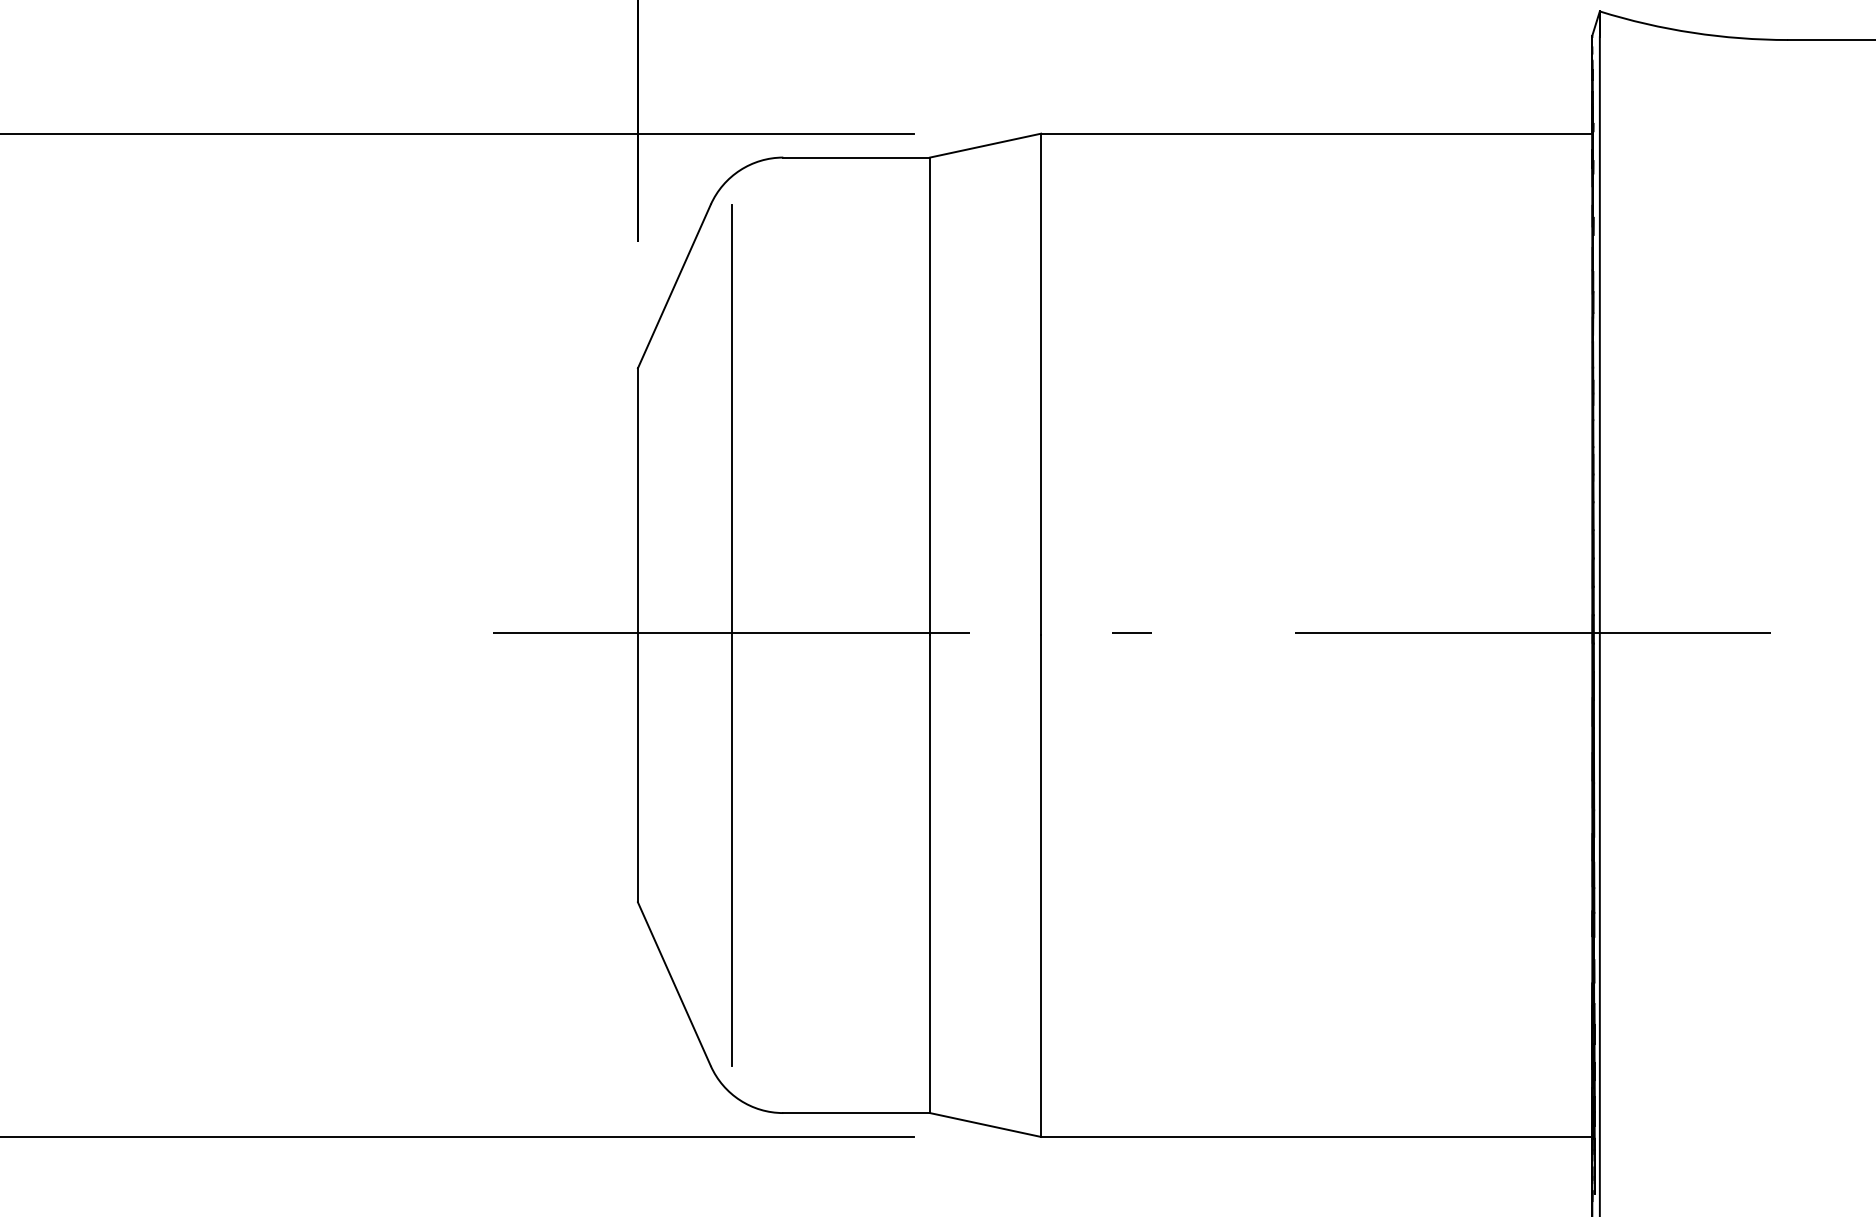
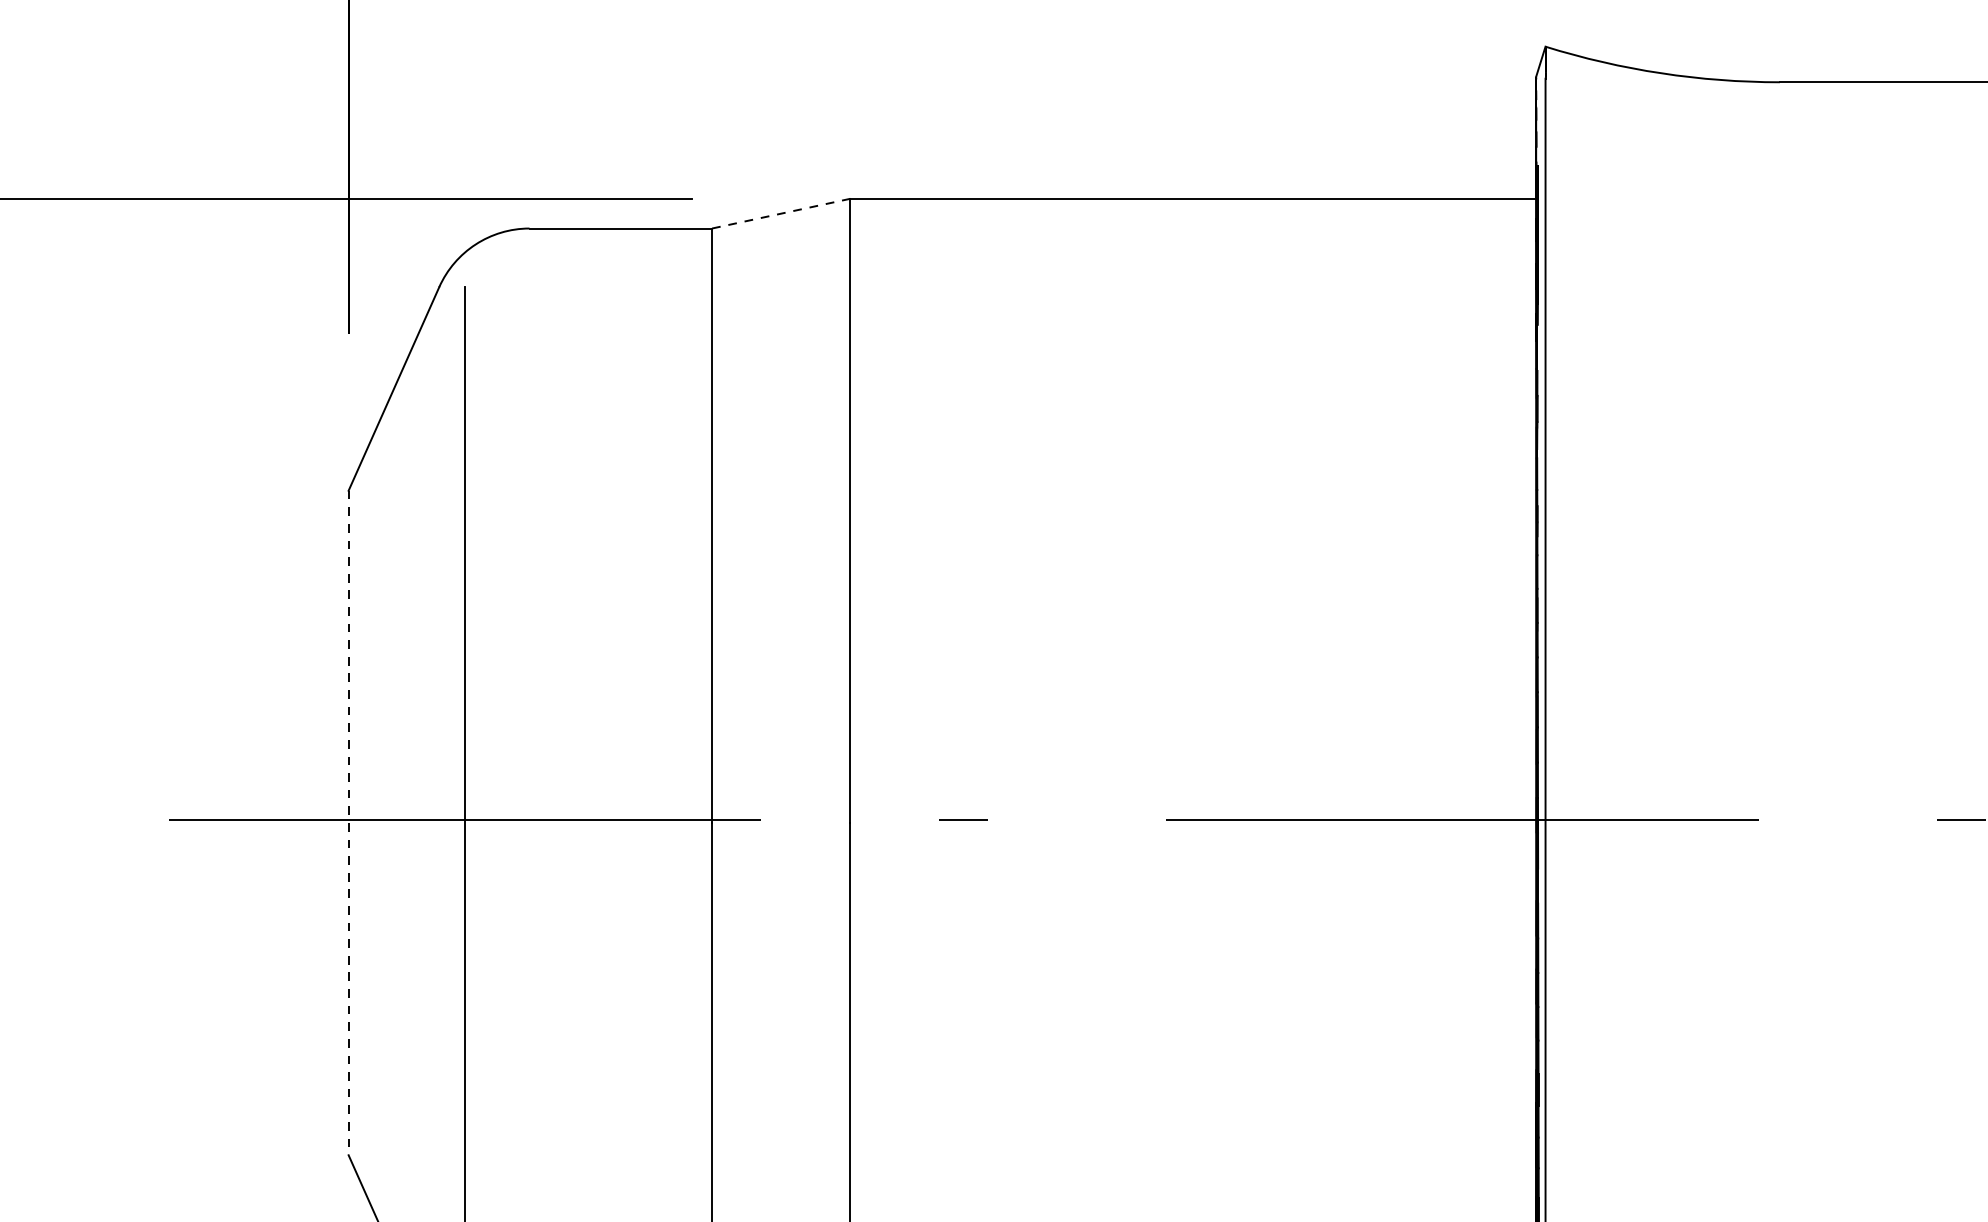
line: (985, 145) -> (781, 213), solid -> dashed
line: (637, 635) -> (348, 823), solid -> dashed

